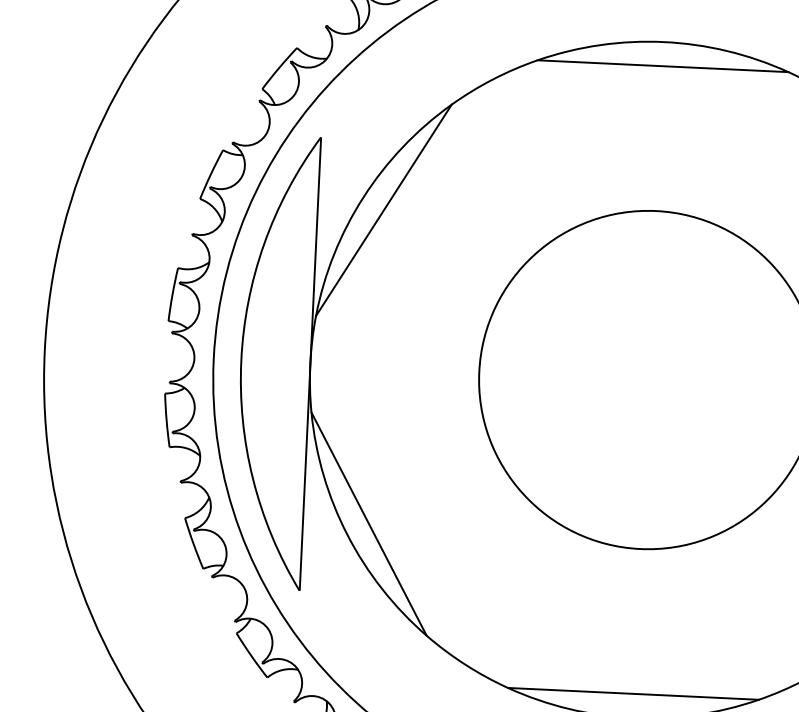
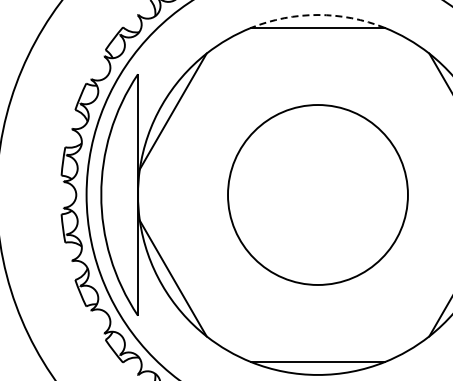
arc: (663, 42) -> (317, 15), solid -> dashed

